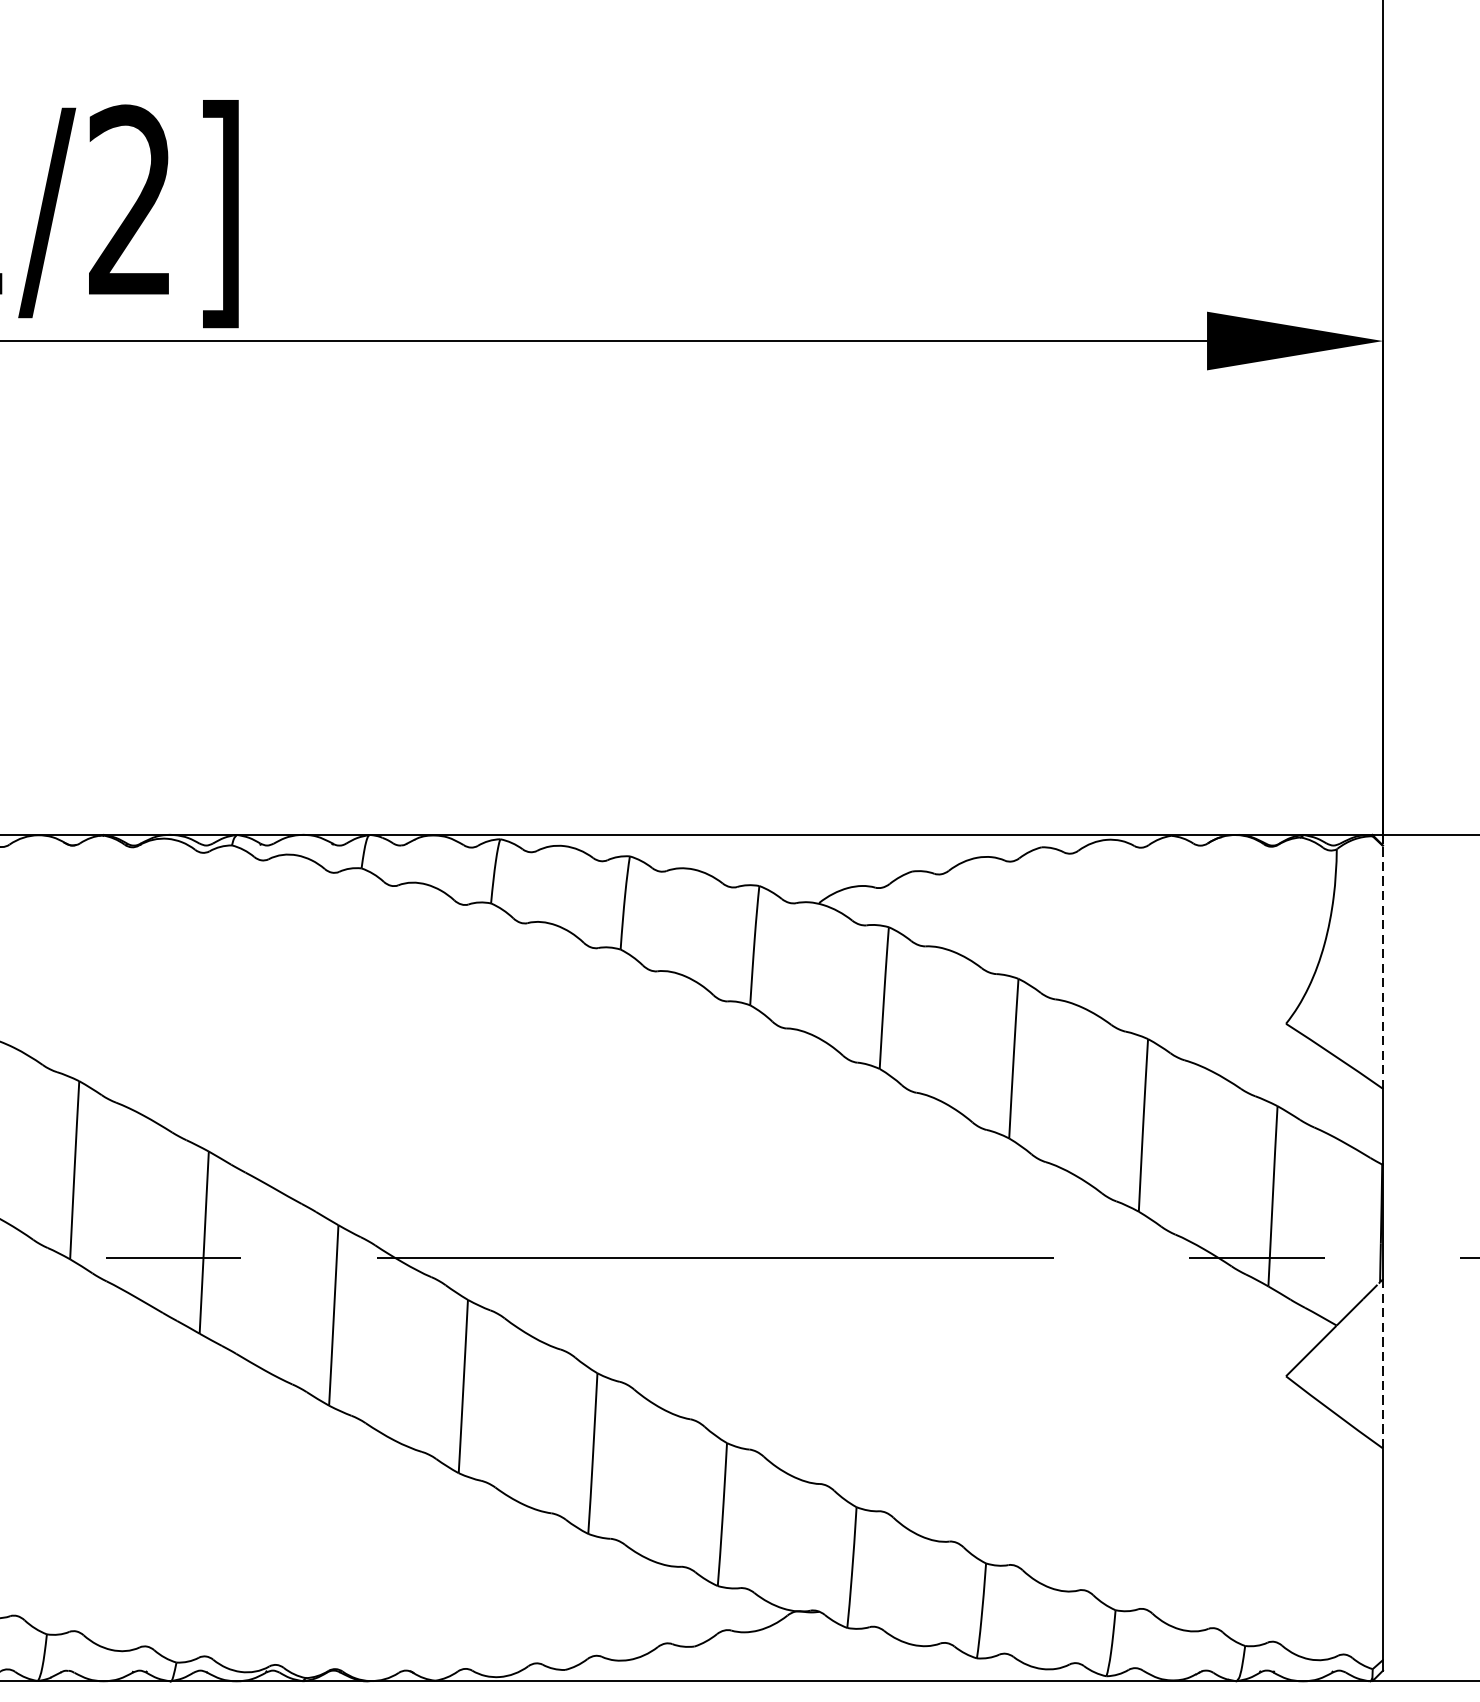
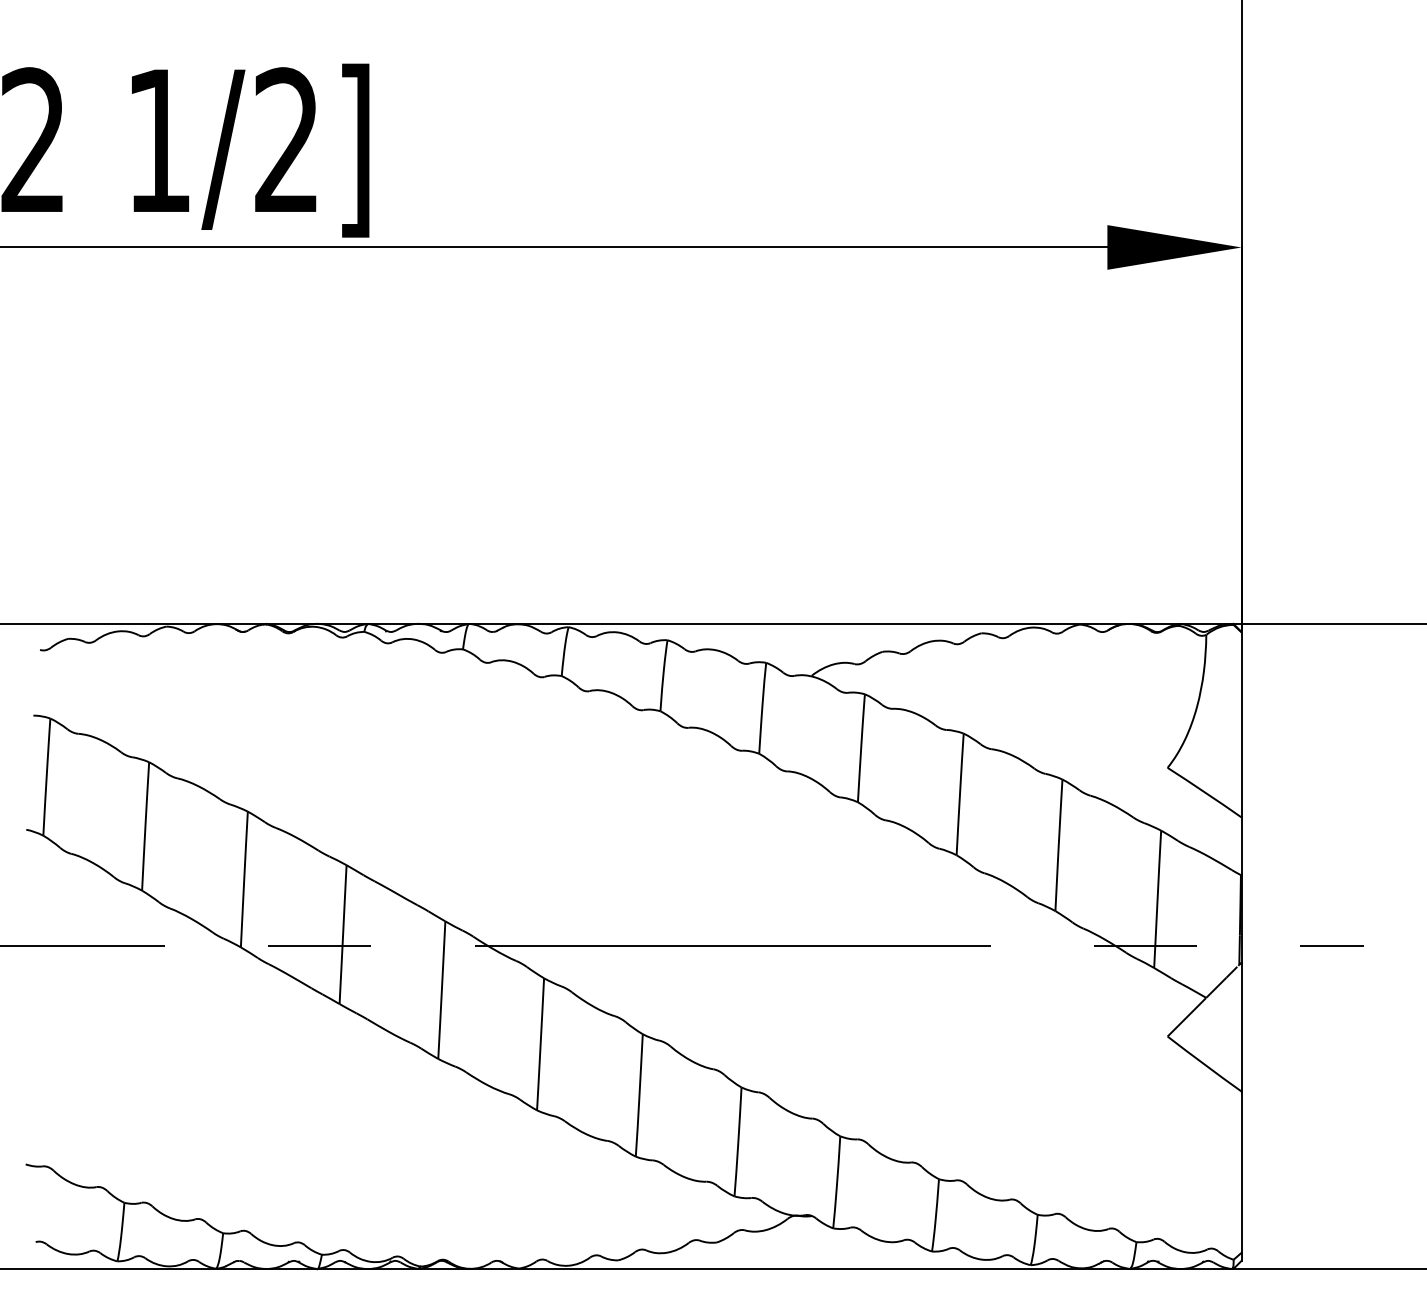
line: (1382, 966) -> (1241, 724), dashed -> solid
line: (1382, 1364) -> (1241, 1027), dashed -> solid

